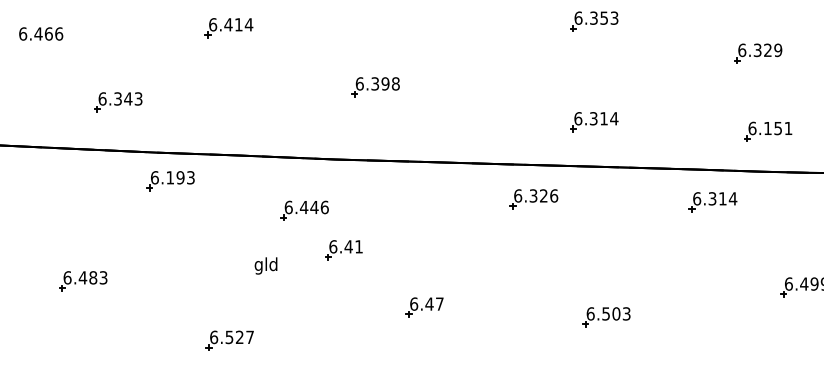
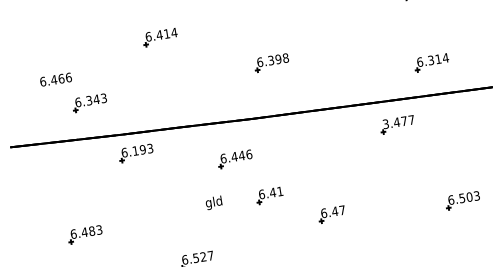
text: (41, 33) -> (56, 79), moved
text: (536, 195) -> (399, 121), 6.326 -> 3.477
part: (343, 250) -> (269, 195), moved

